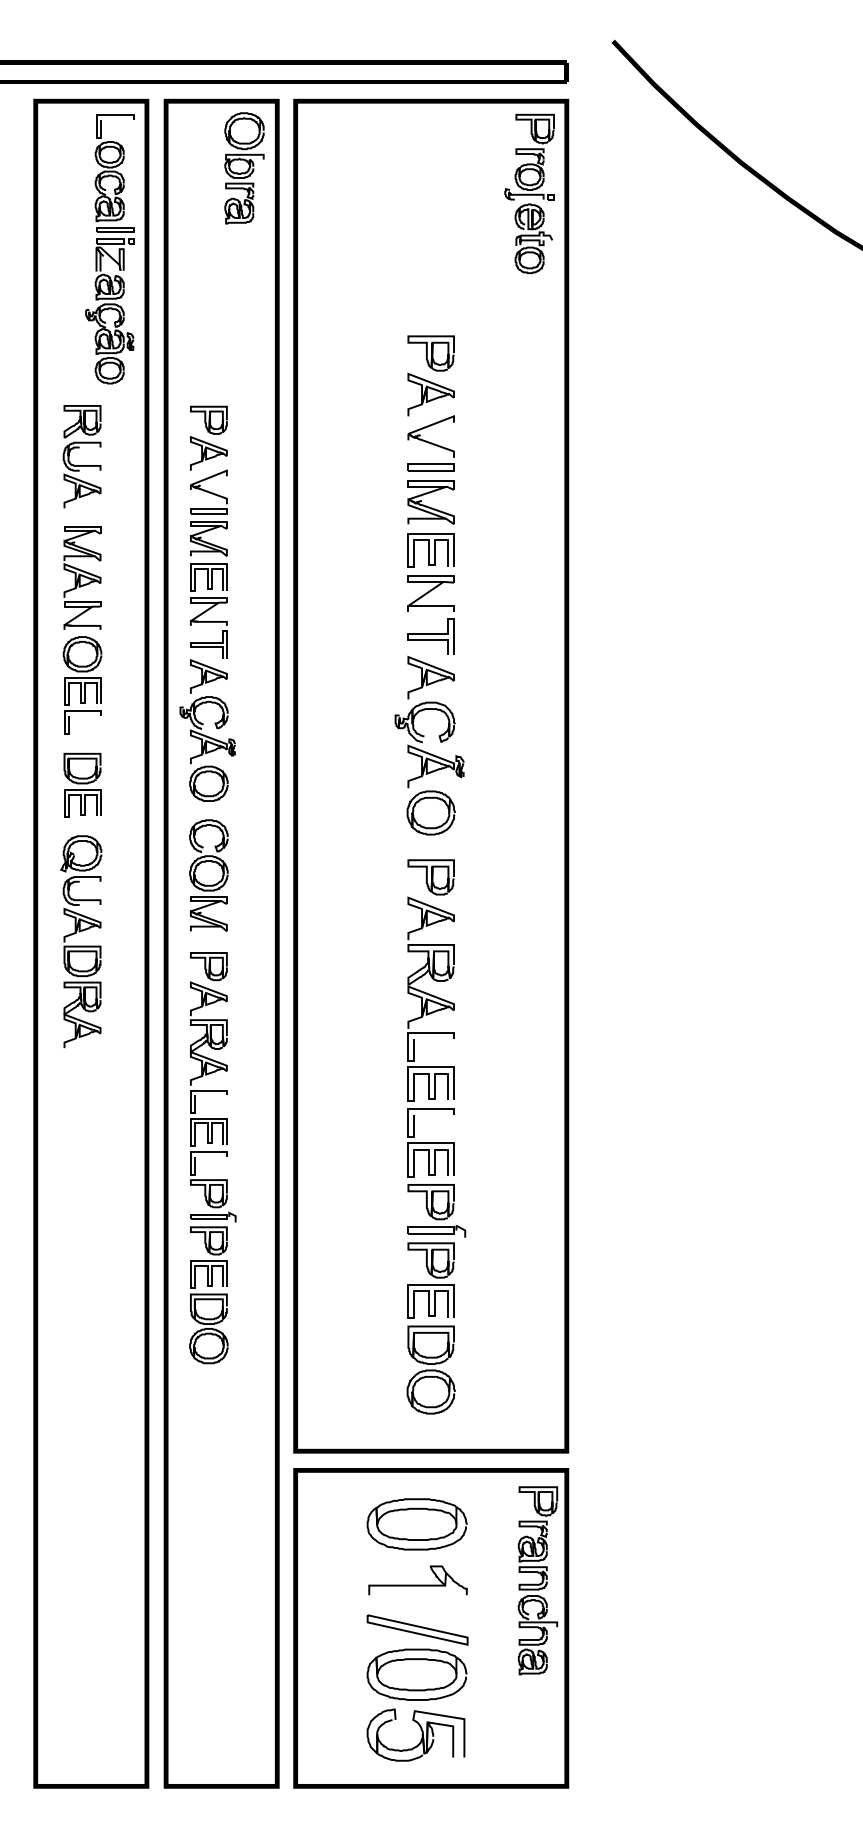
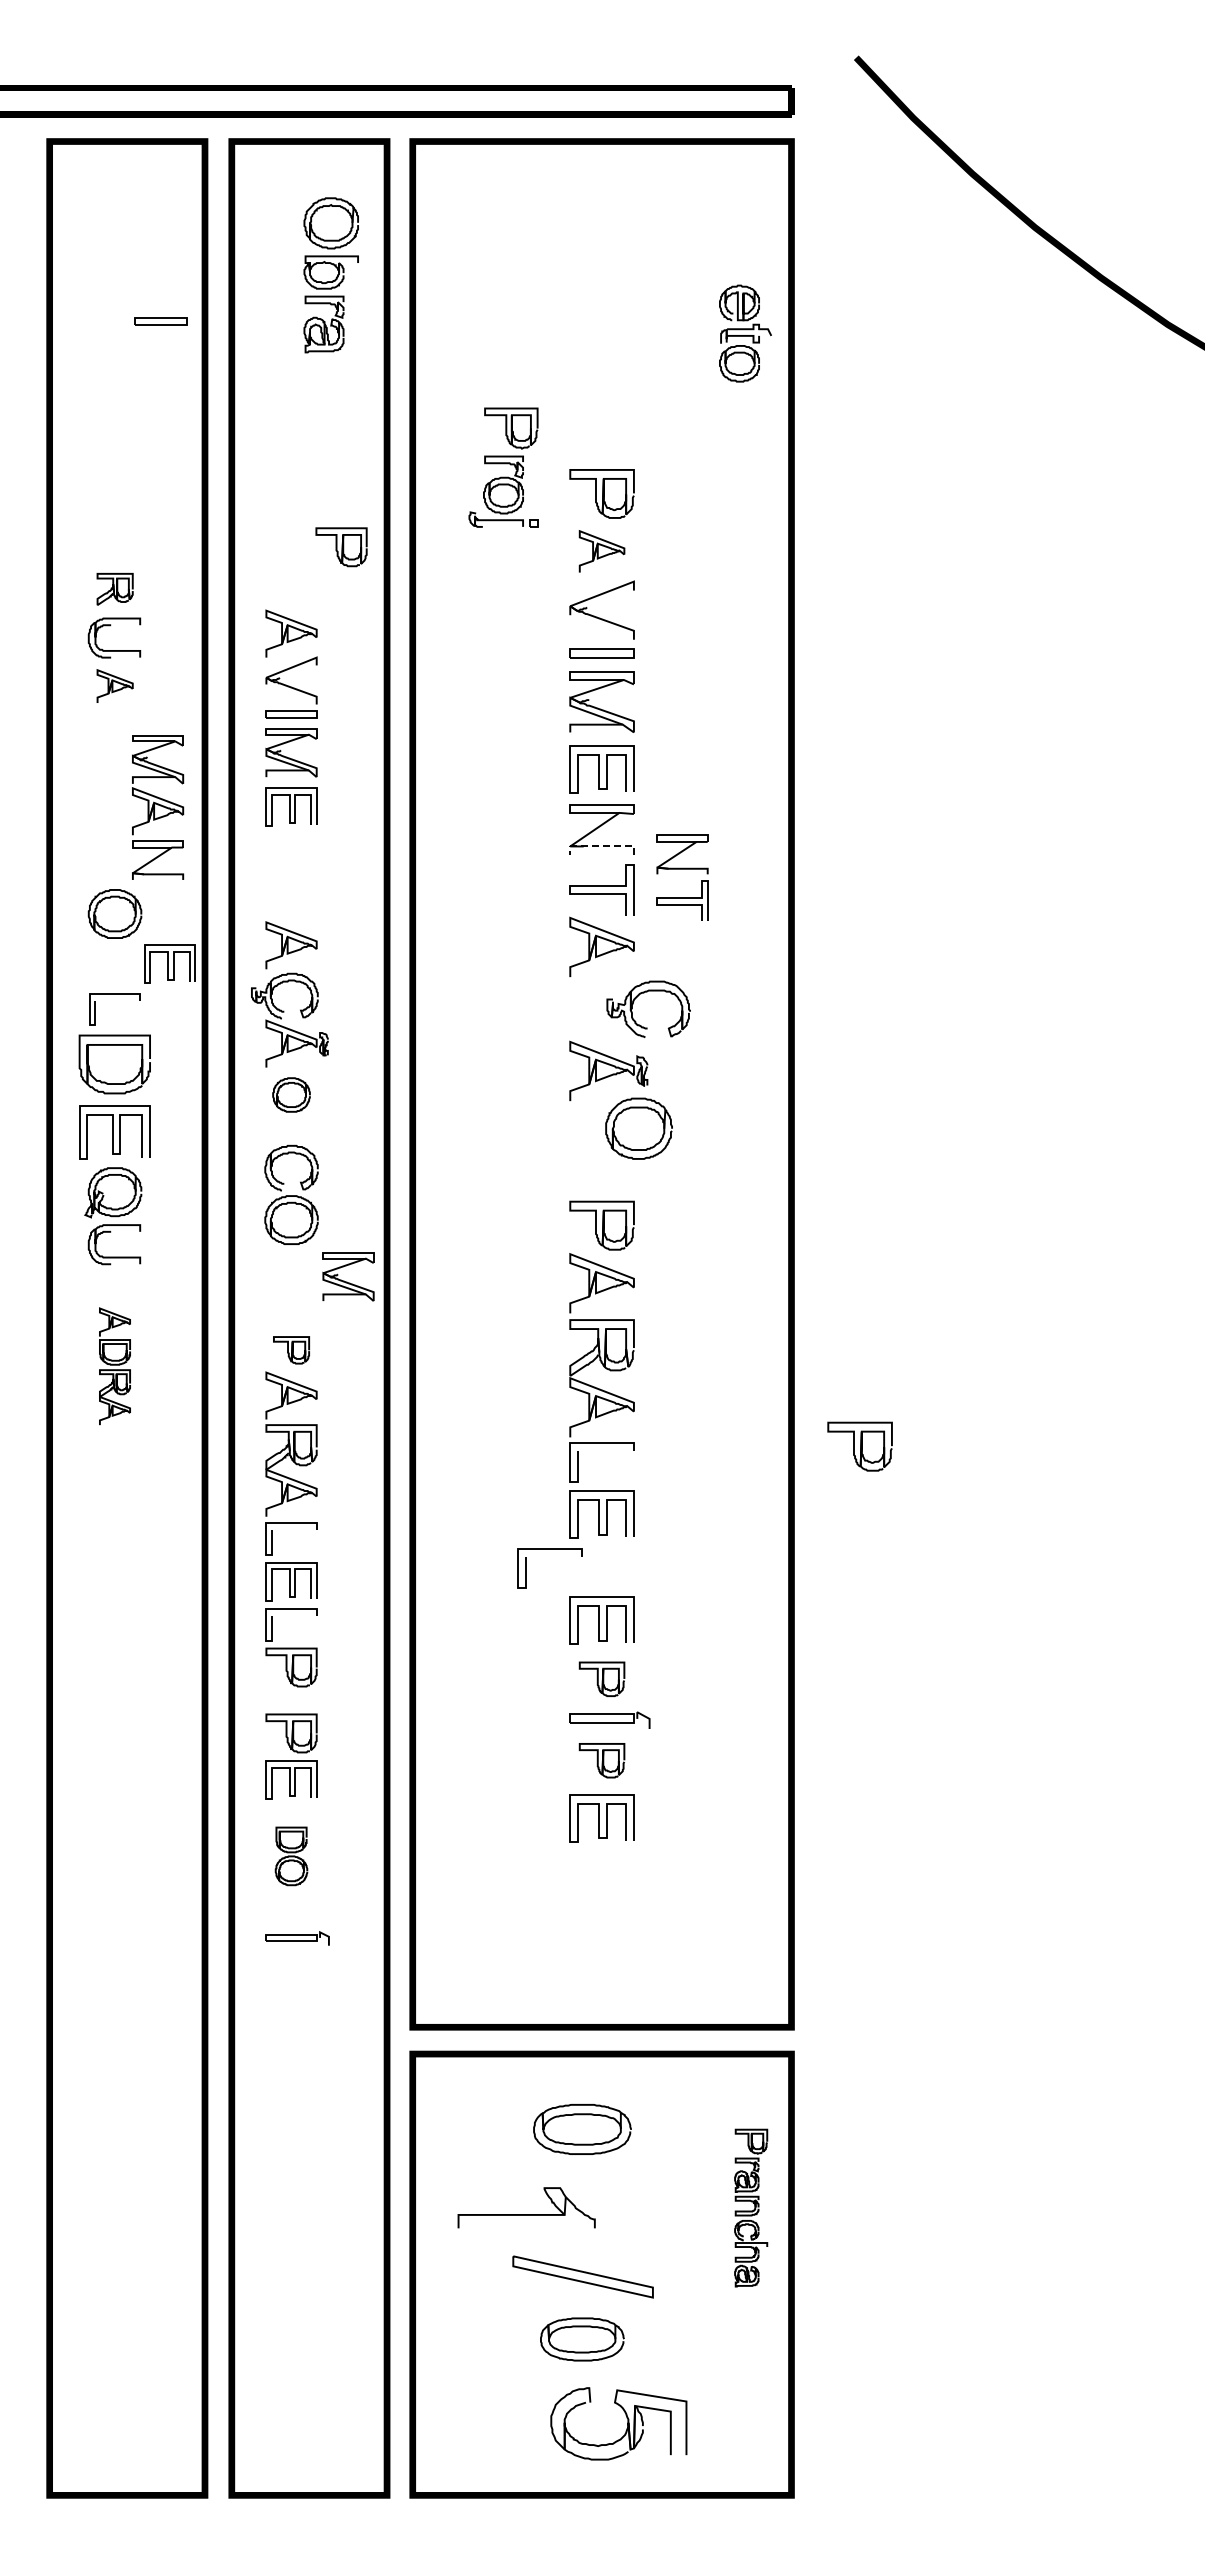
part: (529, 157) -> (503, 467), moved
part: (114, 167) -> (159, 234), removed
part: (243, 168) -> (330, 275), moved
part: (110, 310) -> (153, 434), removed
part: (430, 394) -> (601, 551), size x0.7
part: (208, 420) -> (341, 547), moved
part: (82, 421) -> (115, 589), size x0.7
part: (82, 491) -> (115, 686), size x0.7
part: (82, 578) -> (158, 807), moved
line: (431, 605) -> (602, 846), solid -> dashed
part: (208, 622) -> (682, 869), moved
curve: (81, 691) -> (168, 963), moved
part: (422, 711) -> (644, 993), moved
part: (208, 783) -> (291, 1094), size x0.7
part: (82, 784) -> (115, 1096), size x1.4
part: (430, 812) -> (638, 1128), moved
part: (208, 913) -> (348, 1276), moved
part: (208, 966) -> (291, 1350), size x0.7
part: (82, 978) -> (114, 1366), size x0.6
part: (615, 1035) -> (859, 1446), added
curve: (430, 1109) -> (549, 1549), moved
part: (430, 1202) -> (601, 1679), size x0.7
part: (213, 1217) -> (297, 1938), moved
part: (430, 1260) -> (601, 1760), size x0.7
part: (208, 1328) -> (291, 1856), size x0.6
part: (430, 1369) -> (601, 1913), removed
part: (417, 1524) -> (582, 2129), size x0.7
part: (537, 1580) -> (750, 2207), size x0.6
part: (417, 1585) -> (526, 2214), moved
part: (417, 1674) -> (582, 2339), size x0.6
part: (422, 1734) -> (627, 2423), moved

